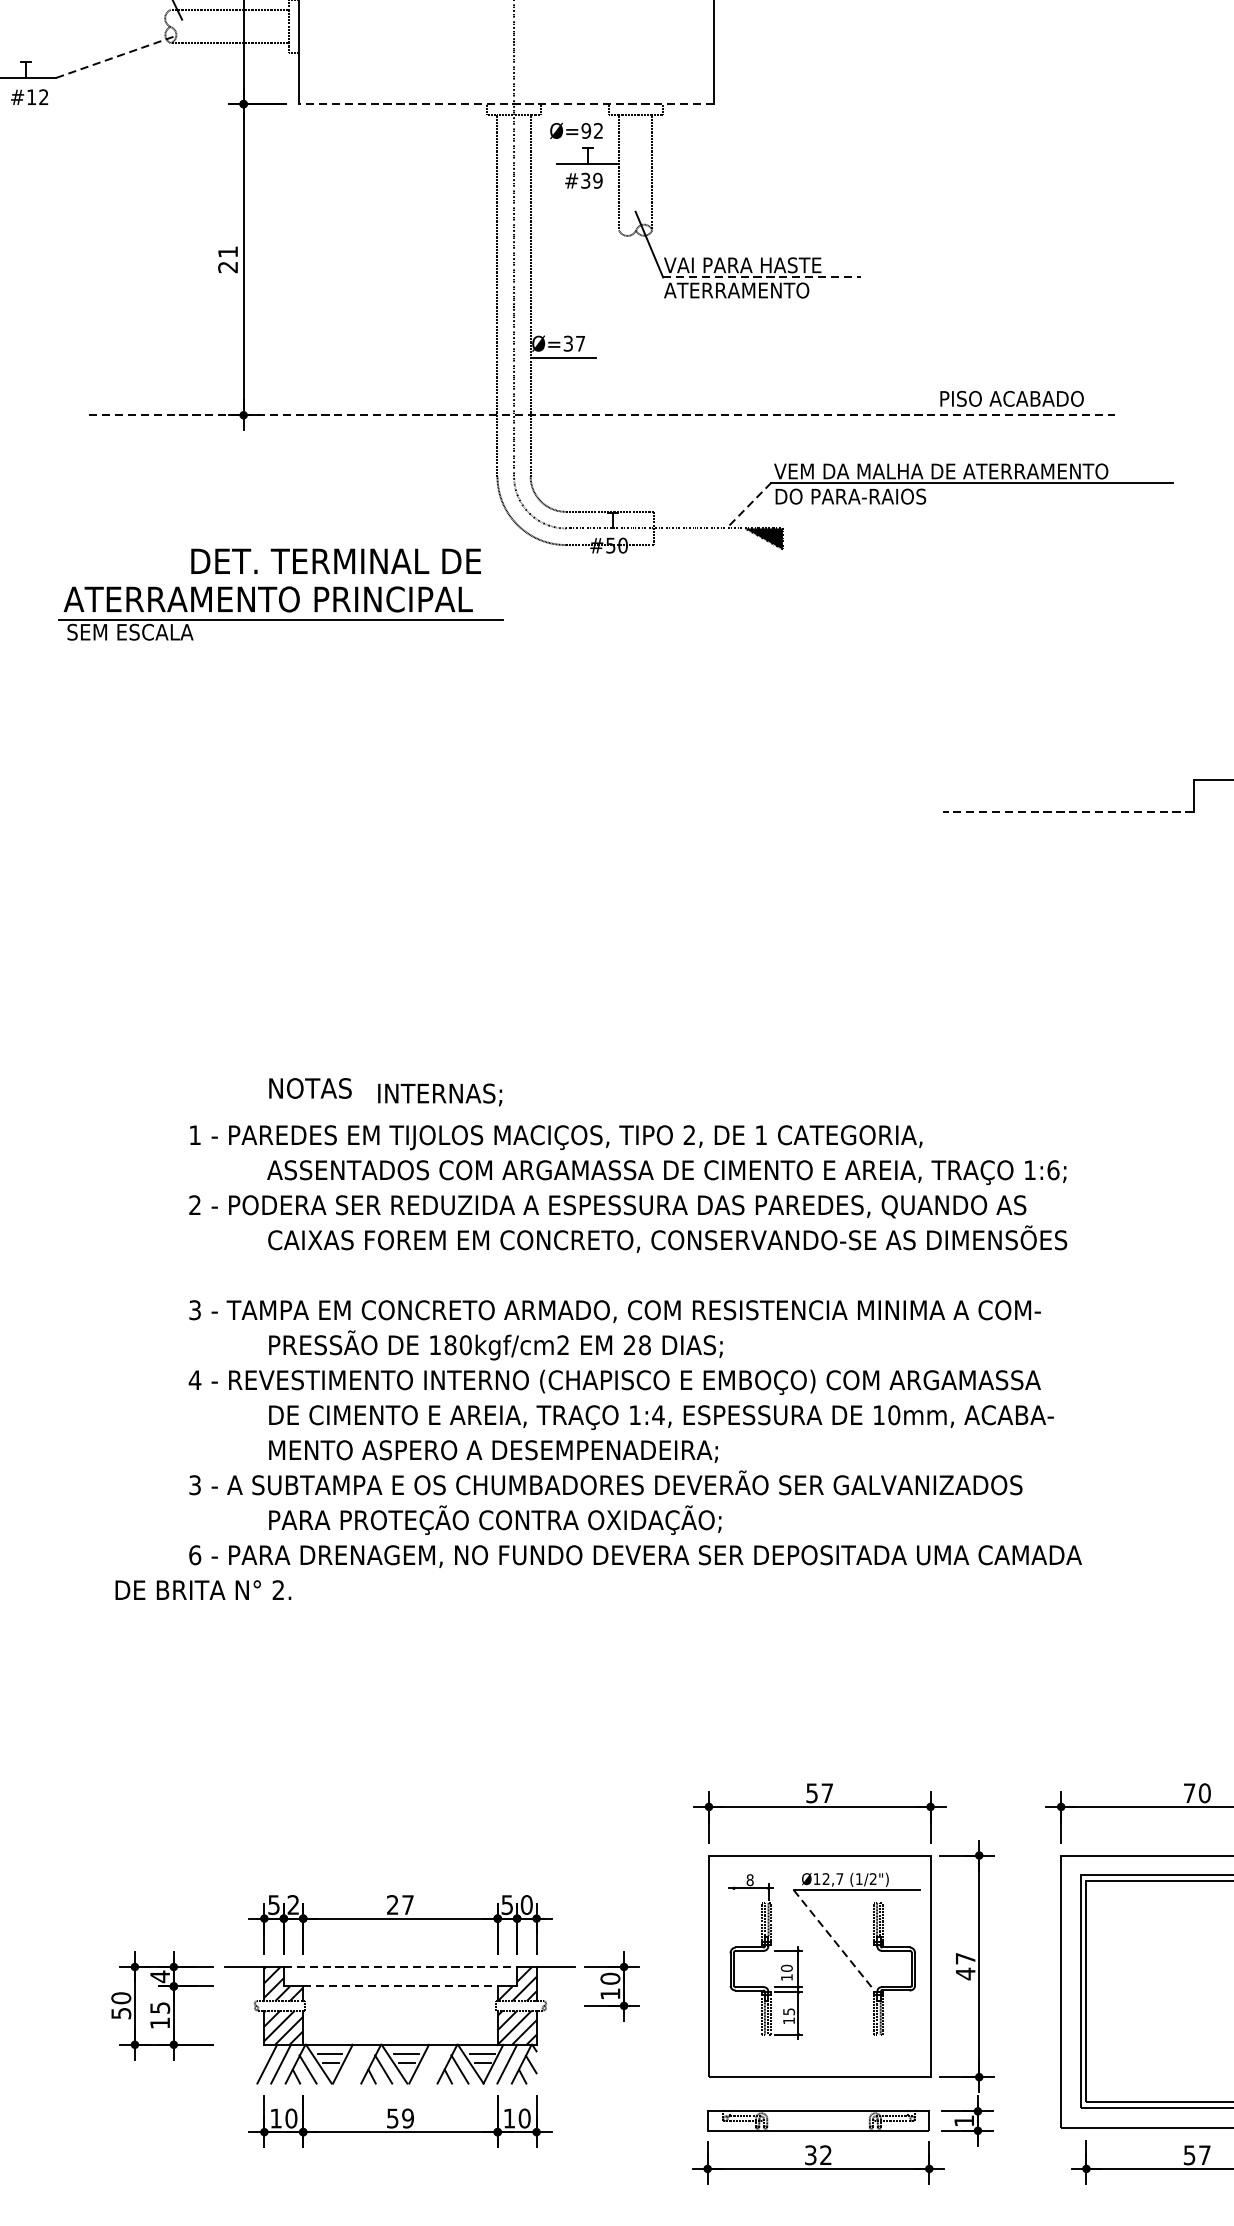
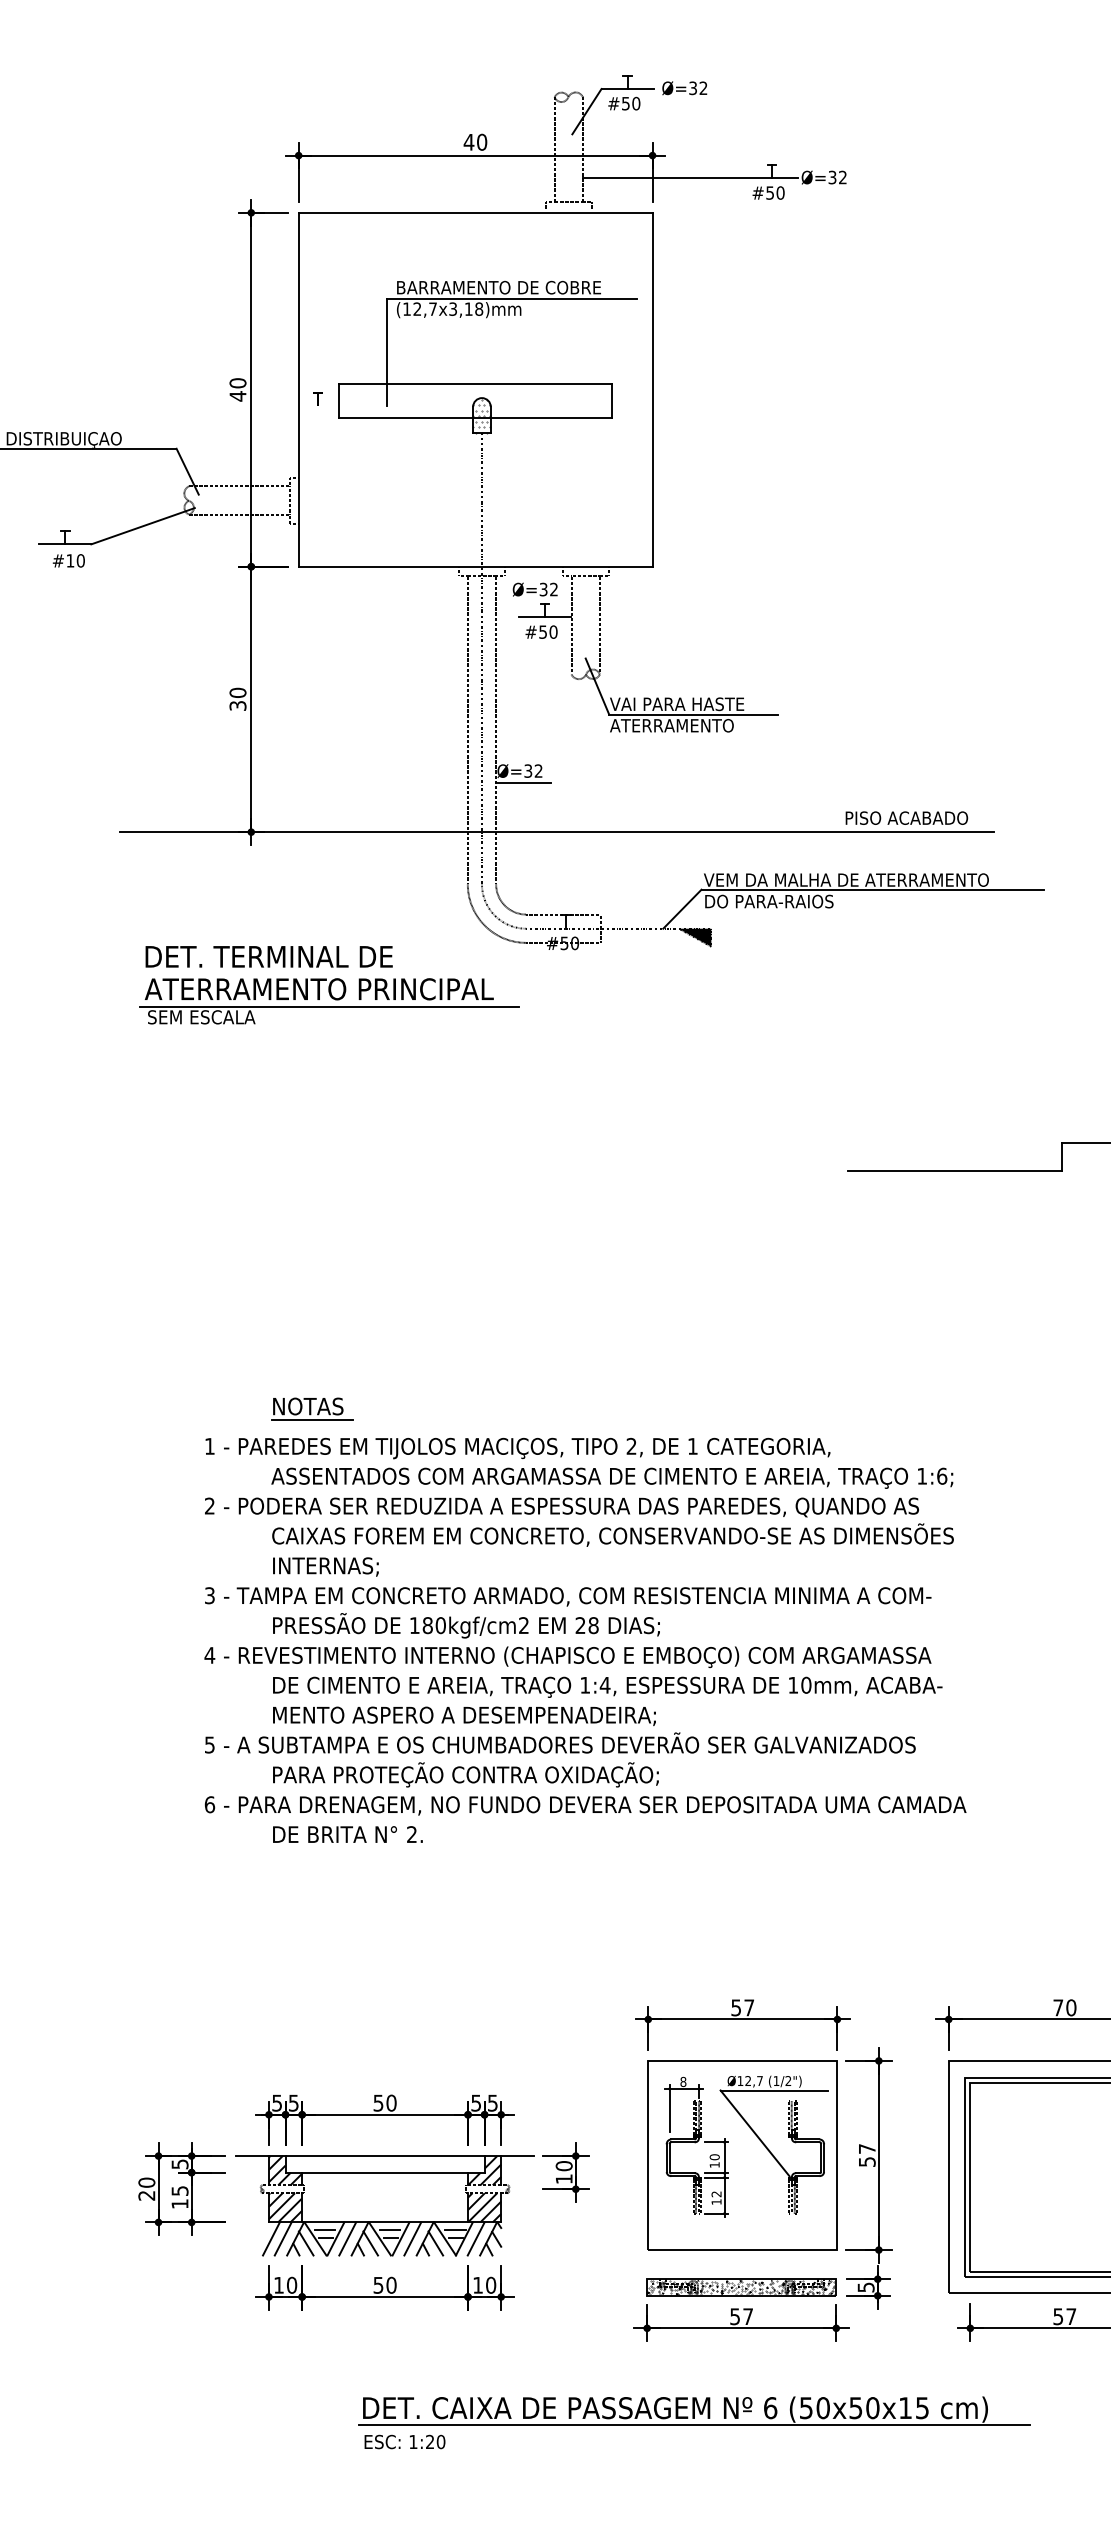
line: (117, 56) -> (143, 526), dashed -> solid
text: (43, 96) -> (80, 560), #12 -> #10
line: (506, 103) -> (475, 566), dashed -> solid
text: (586, 130) -> (543, 589), Ø=92 -> Ø=32
text: (592, 180) -> (548, 631), #39 -> #50
text: (227, 258) -> (237, 698), 21 -> 30
line: (761, 277) -> (693, 714), dashed -> solid
text: (580, 342) -> (538, 770), Ø=37 -> Ø=32
line: (602, 415) -> (557, 832), dashed -> solid
line: (749, 505) -> (682, 909), dashed -> solid
text: (335, 560) -> (268, 956), moved
part: (280, 613) -> (329, 1001), moved
line: (1067, 811) -> (954, 1170), dashed -> solid
text: (439, 1094) -> (325, 1566), moved
line: (314, 1103) -> (311, 1419), added
text: (194, 1484) -> (209, 1744), 3 -> 5
text: (202, 1590) -> (347, 1834), moved
text: (293, 1904) -> (293, 2102), 2 -> 5
text: (399, 1904) -> (384, 2102), 27 -> 50
text: (526, 1904) -> (492, 2102), 0 -> 5
line: (733, 1911) -> (669, 2108), added
line: (834, 1940) -> (755, 2133), dashed -> solid
line: (400, 1967) -> (385, 2156), dashed -> solid
text: (965, 1973) -> (867, 2161), 47 -> 57
text: (159, 1976) -> (179, 2164), 4 -> 5
line: (400, 1986) -> (385, 2172), dashed -> solid
text: (788, 2012) -> (716, 2194), 15 -> 12
text: (120, 2013) -> (146, 2195), 50 -> 20
line: (356, 2063) -> (347, 2238), added
line: (432, 2063) -> (412, 2238), added
text: (408, 2118) -> (391, 2285), 59 -> 50
hatch: (817, 2121) -> (740, 2287), added
text: (963, 2121) -> (865, 2287), 1 -> 5
text: (818, 2155) -> (741, 2316), 32 -> 57

